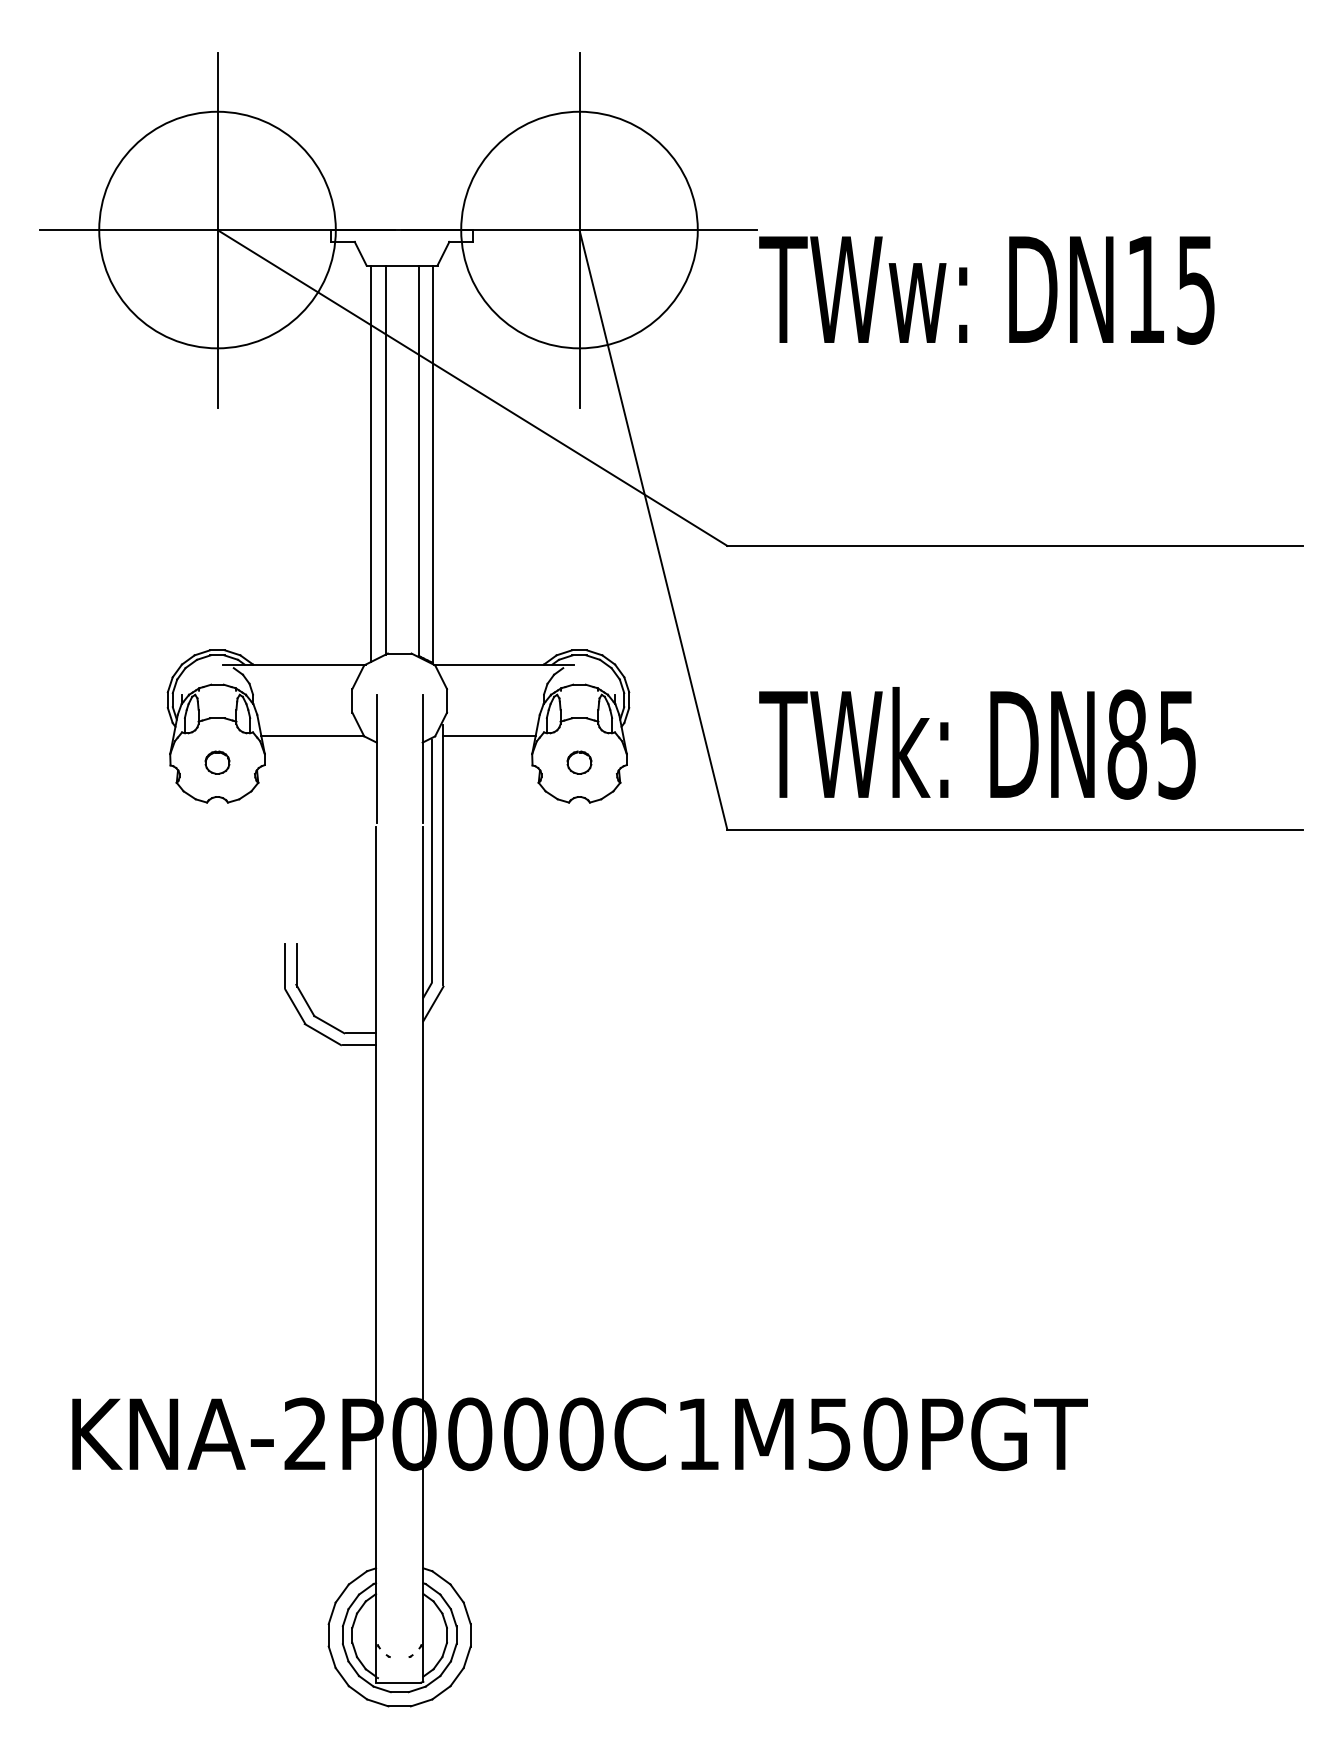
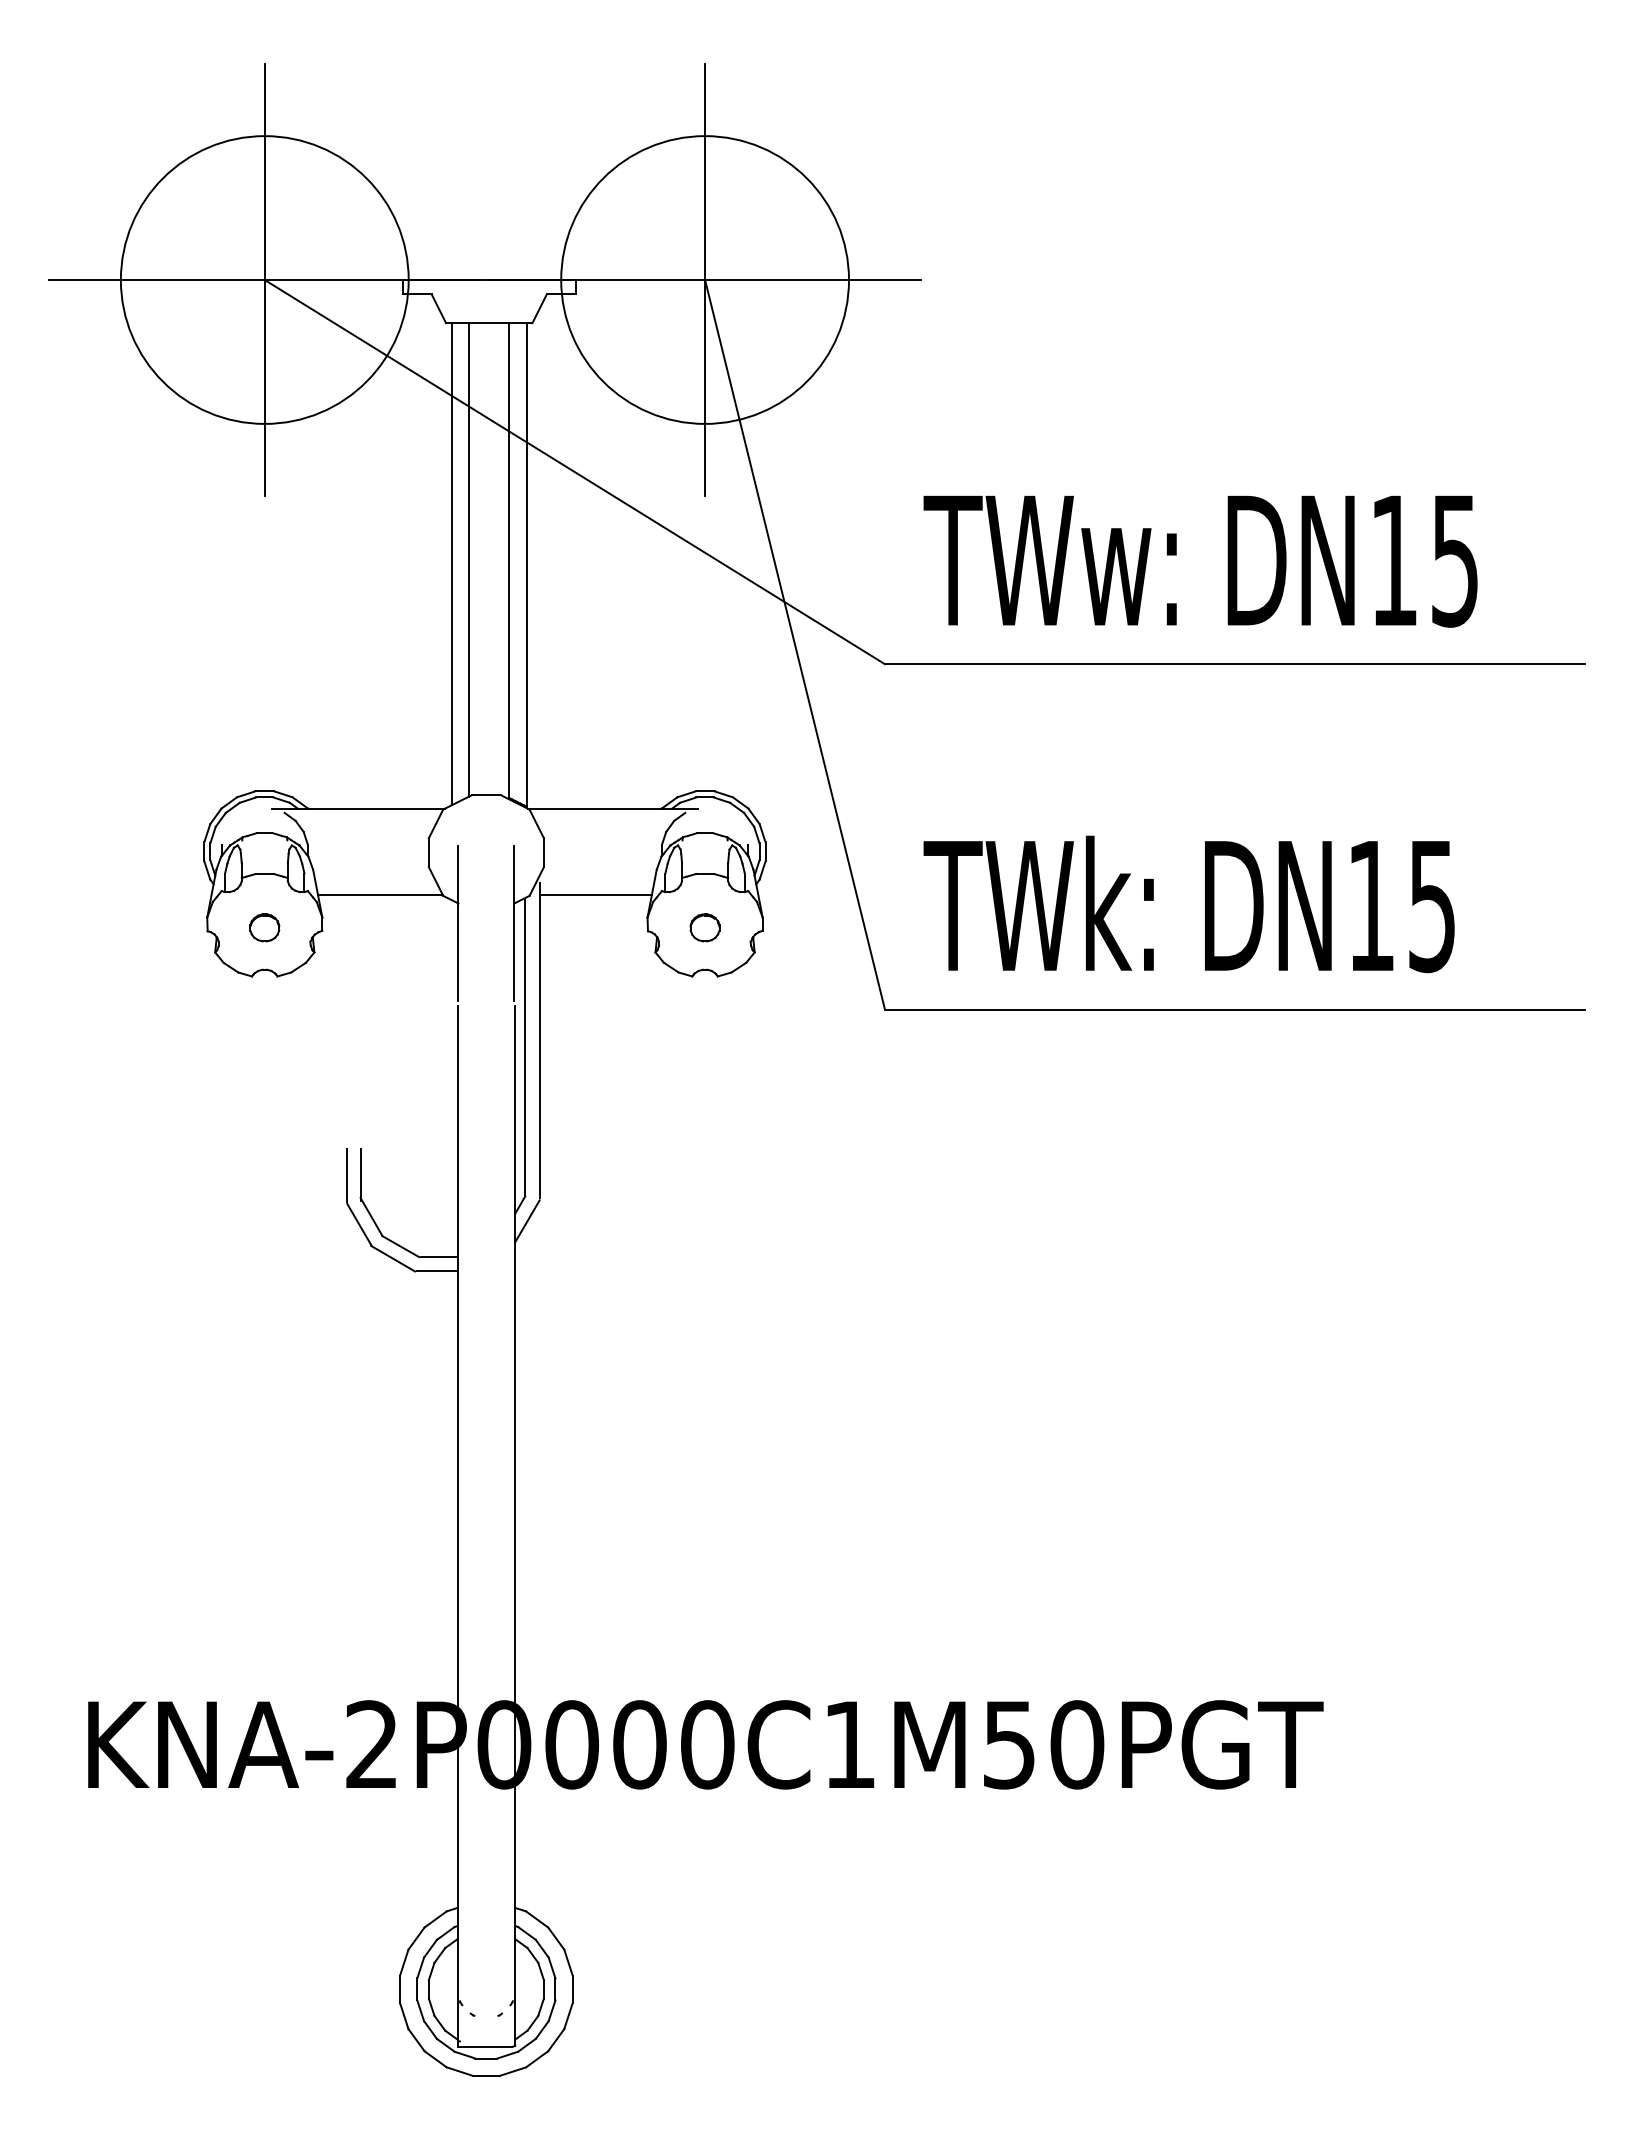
text: (986, 290) -> (1200, 561), moved
text: (1127, 744) -> (1371, 905), DN85 -> DN15

